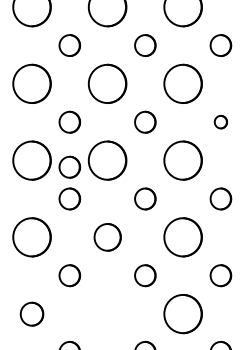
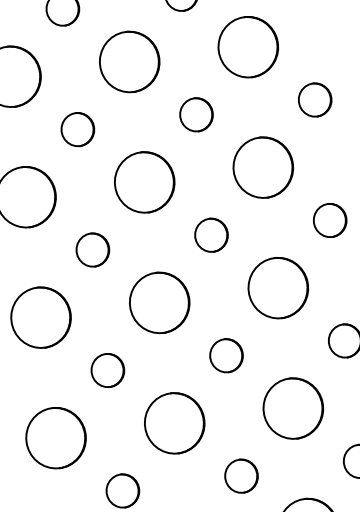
part: (220, 121) -> (314, 98), size x1.67
part: (69, 166) -> (85, 199), removed
part: (107, 237) -> (159, 303), size x1.43
part: (31, 314) -> (55, 438), size x1.67
part: (107, 314) -> (174, 424), added

